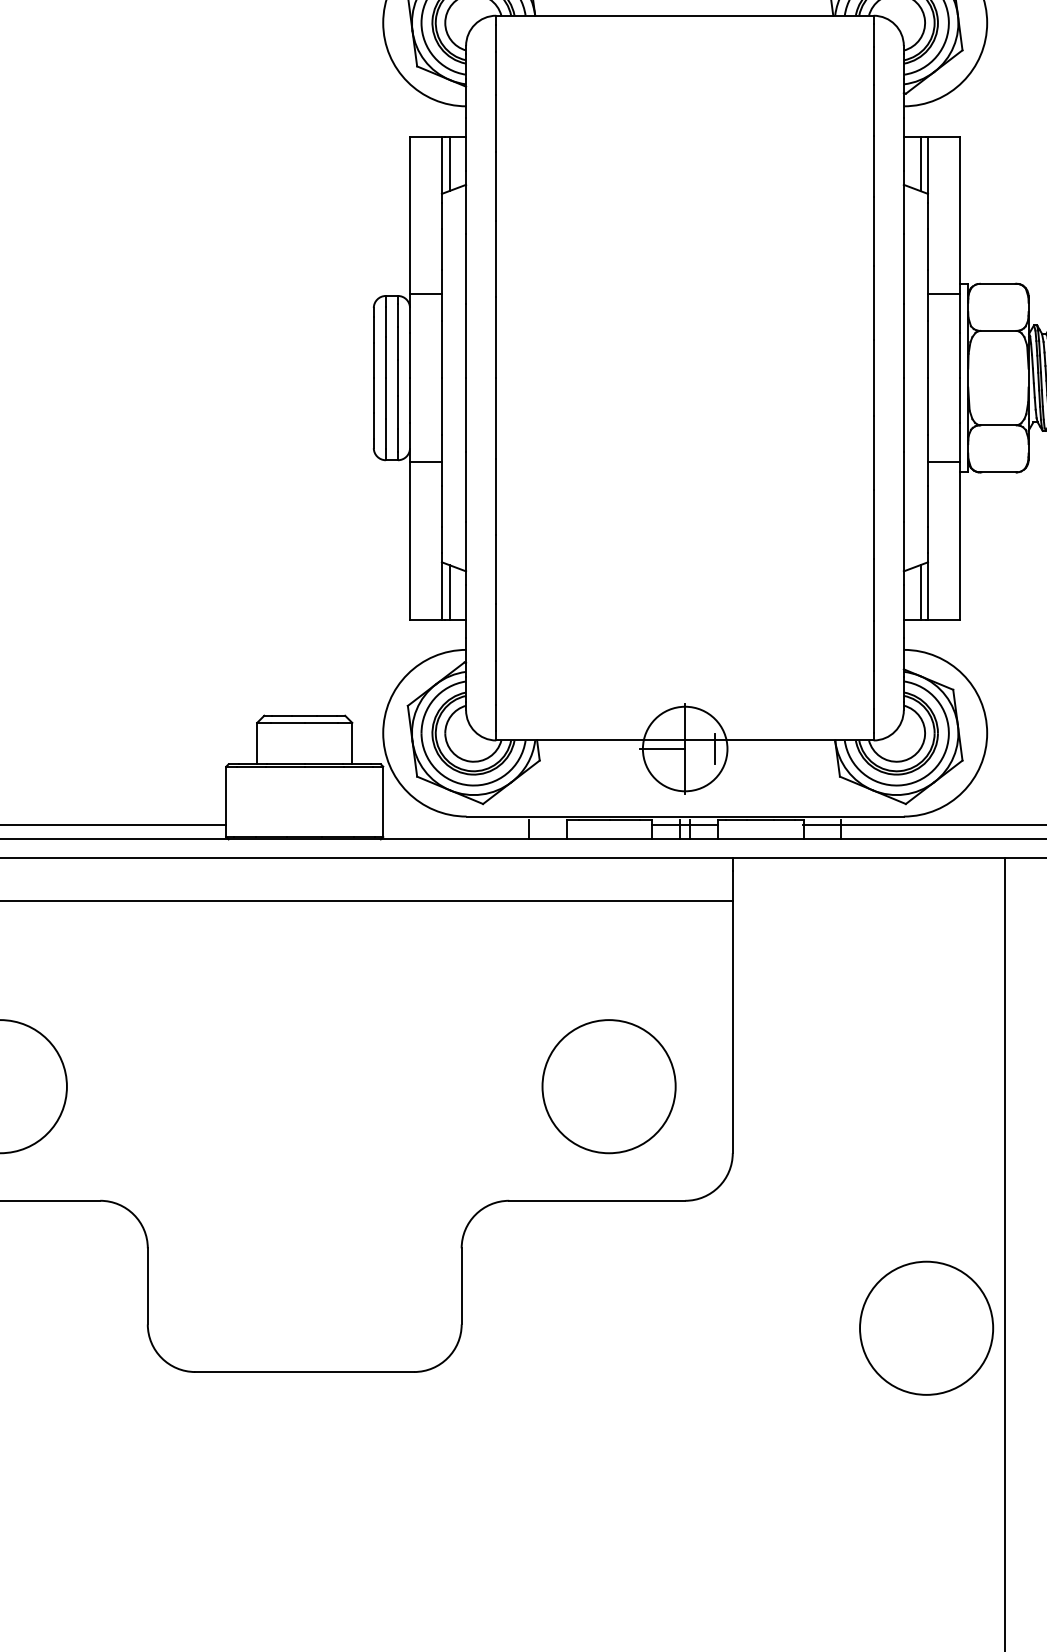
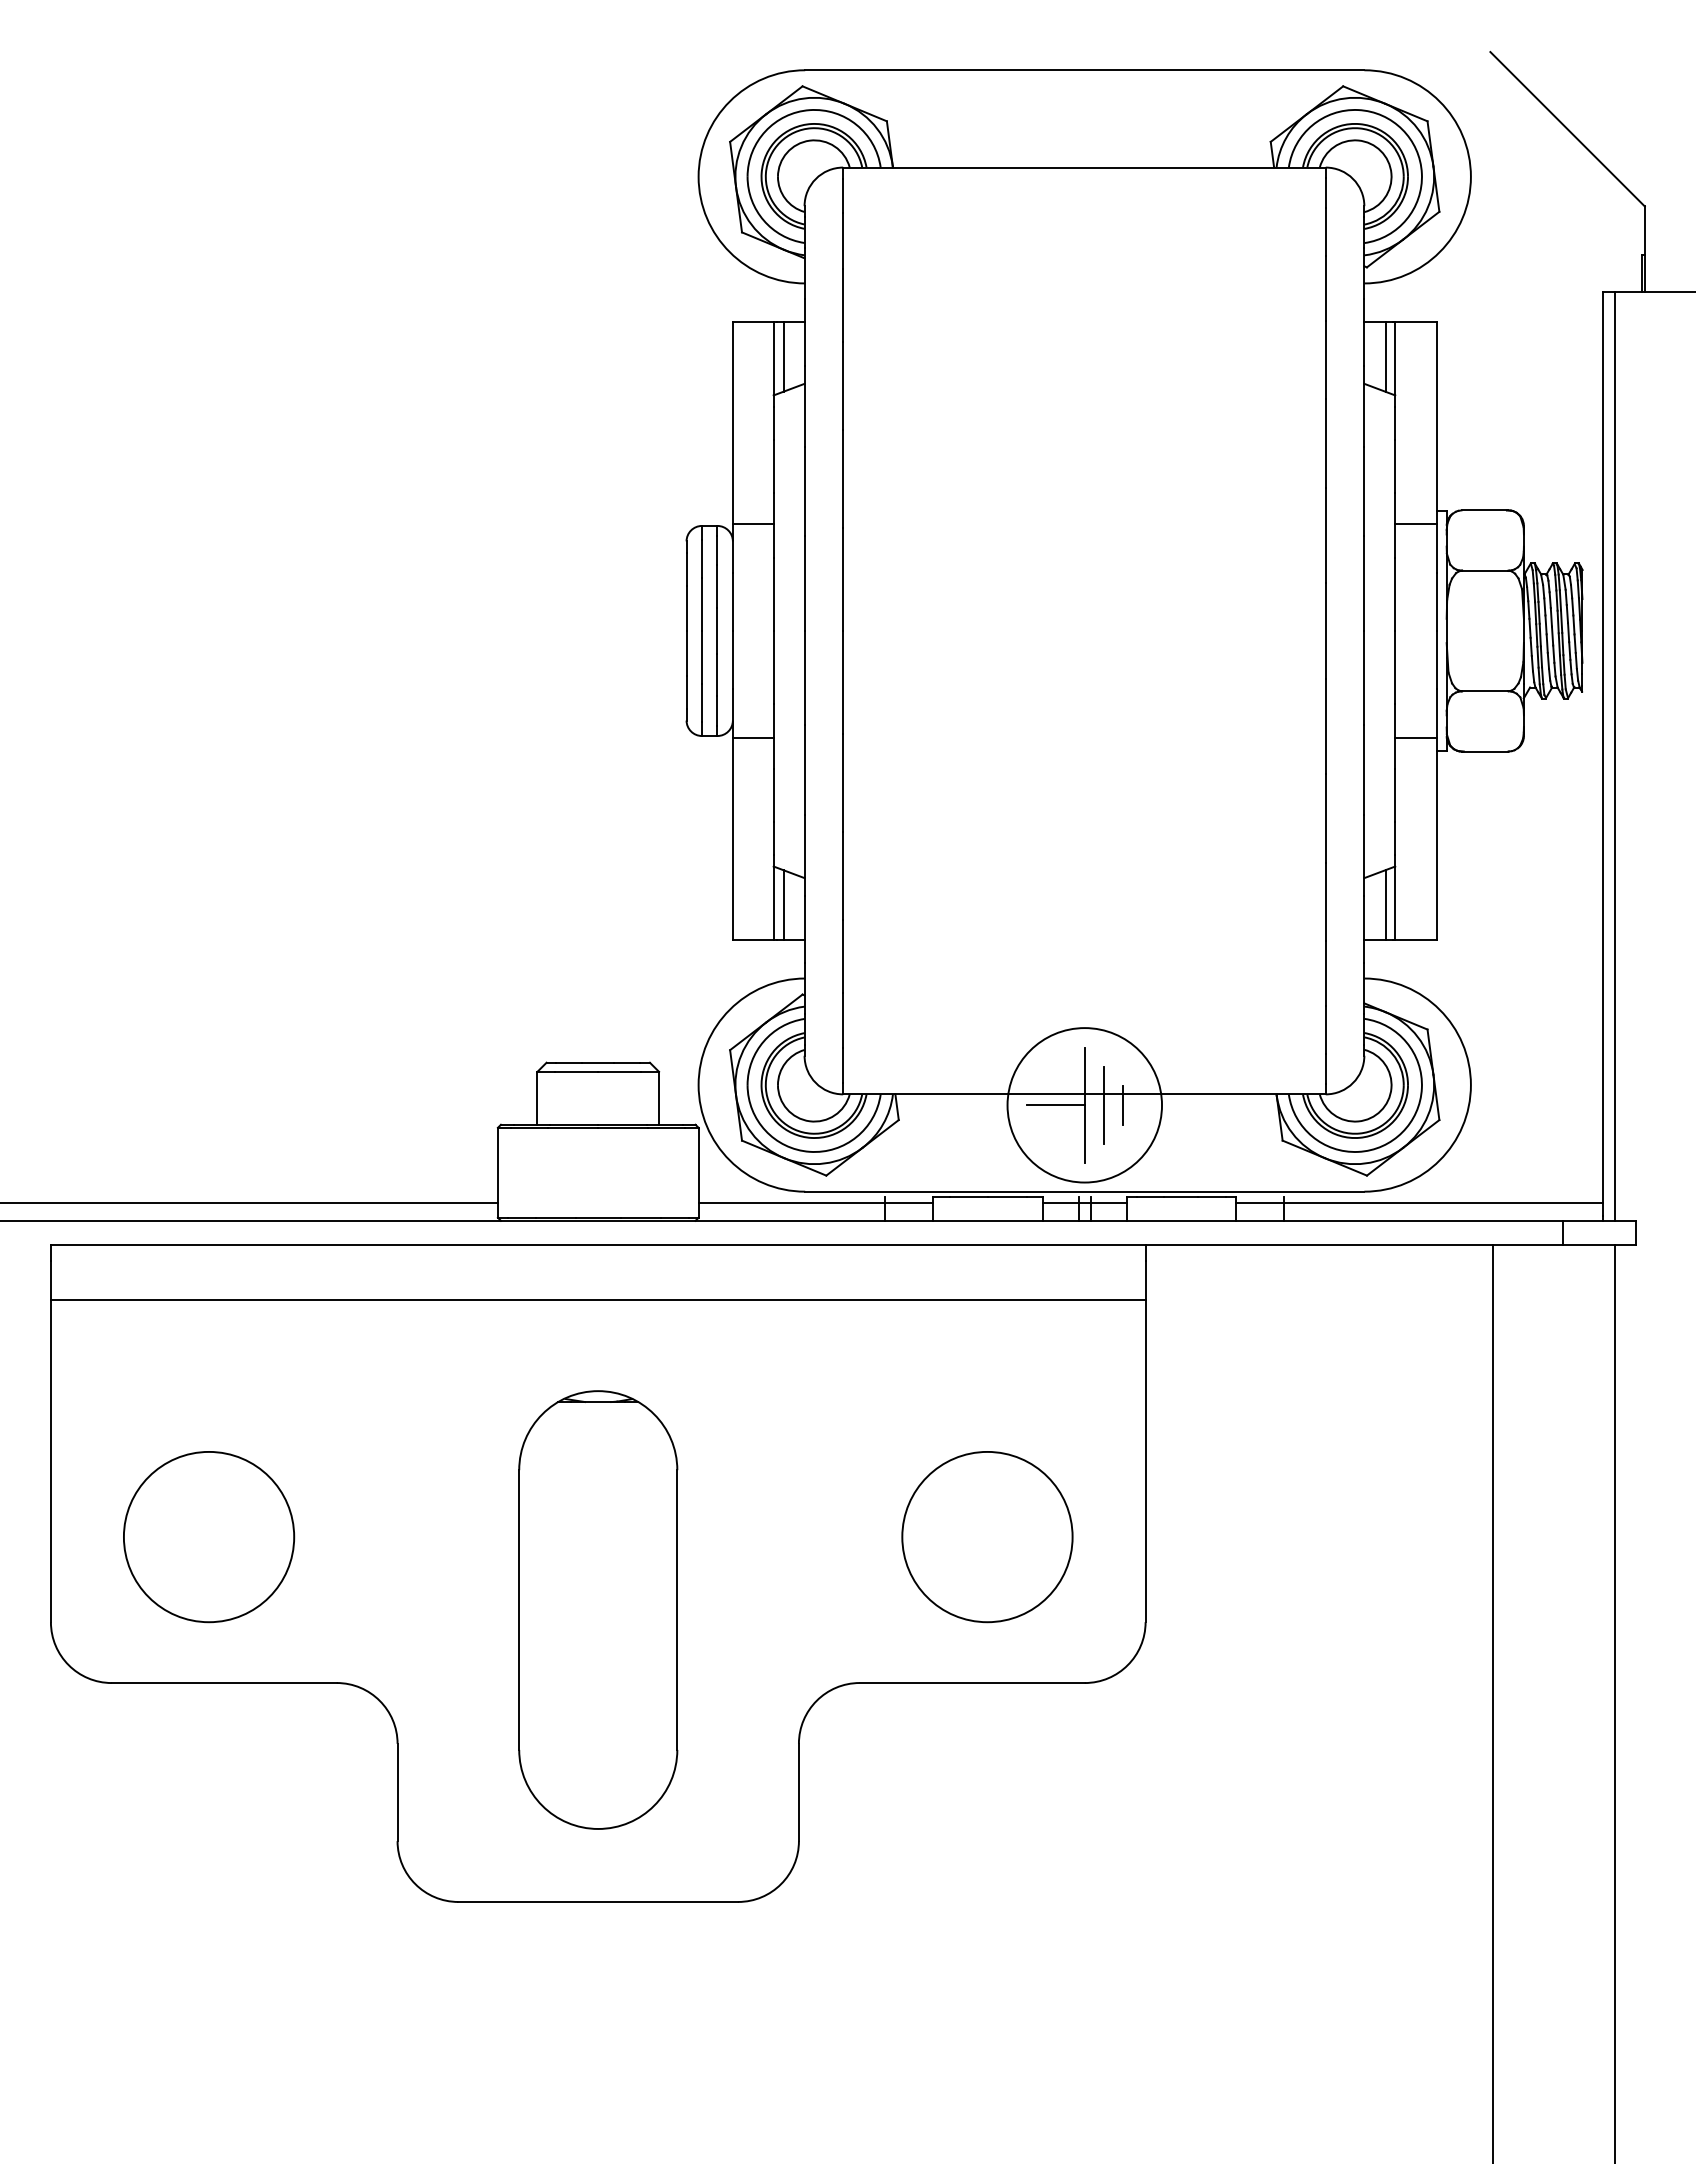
line: (699, 748) -> (1103, 1104), added
circle: (684, 749) -> (1084, 1105), size x1.43
line: (474, 825) -> (815, 1202), added
part: (304, 1143) -> (598, 1609), added
circle: (926, 1328) -> (1393, 1846), removed

